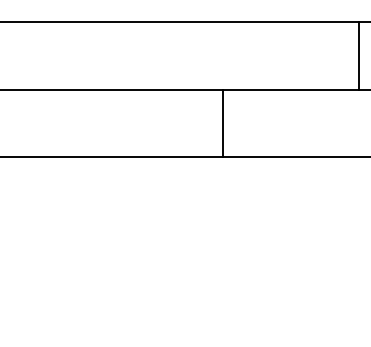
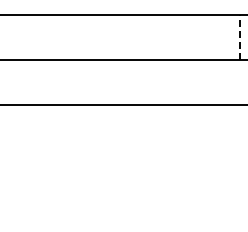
line: (358, 56) -> (239, 37), solid -> dashed
line: (223, 123) -> (149, 82), removed

